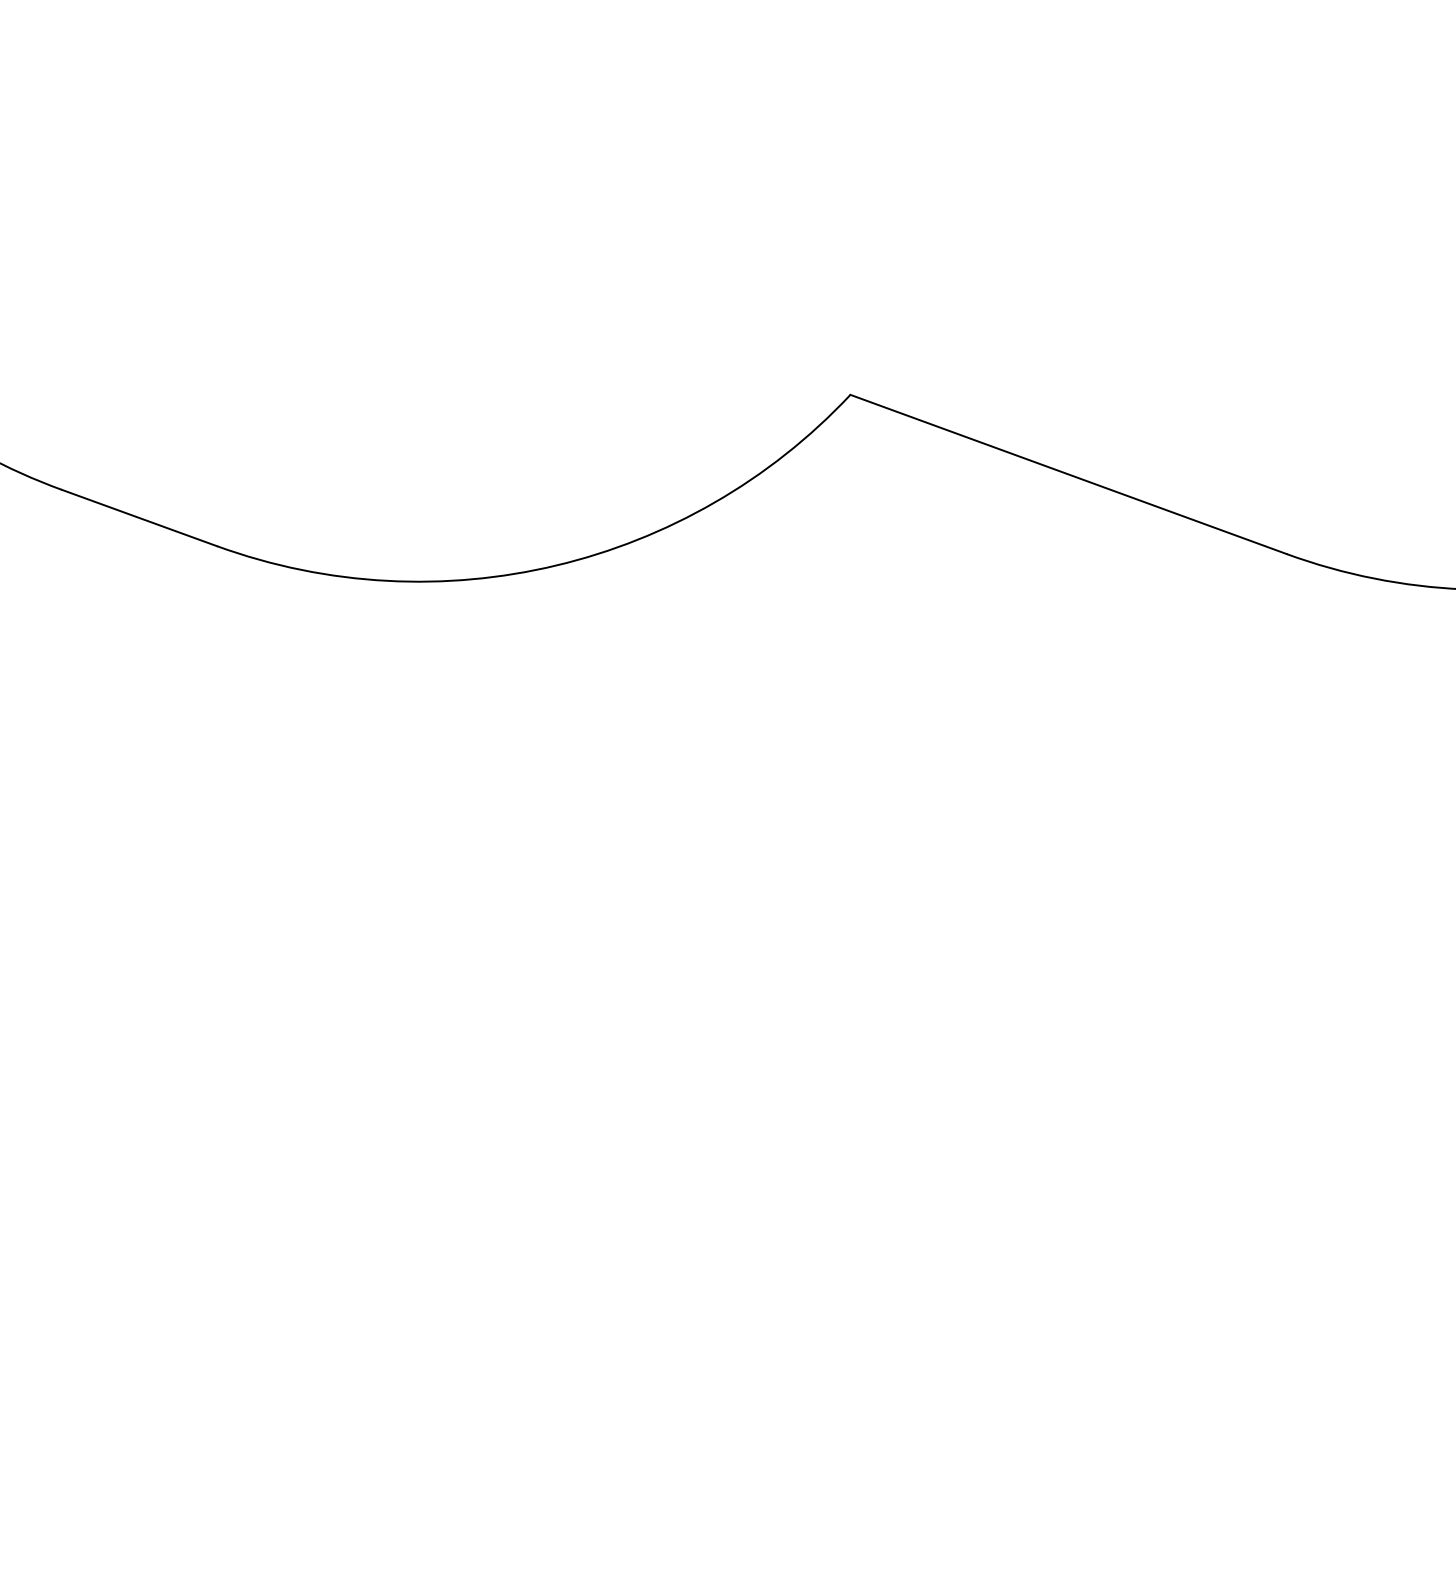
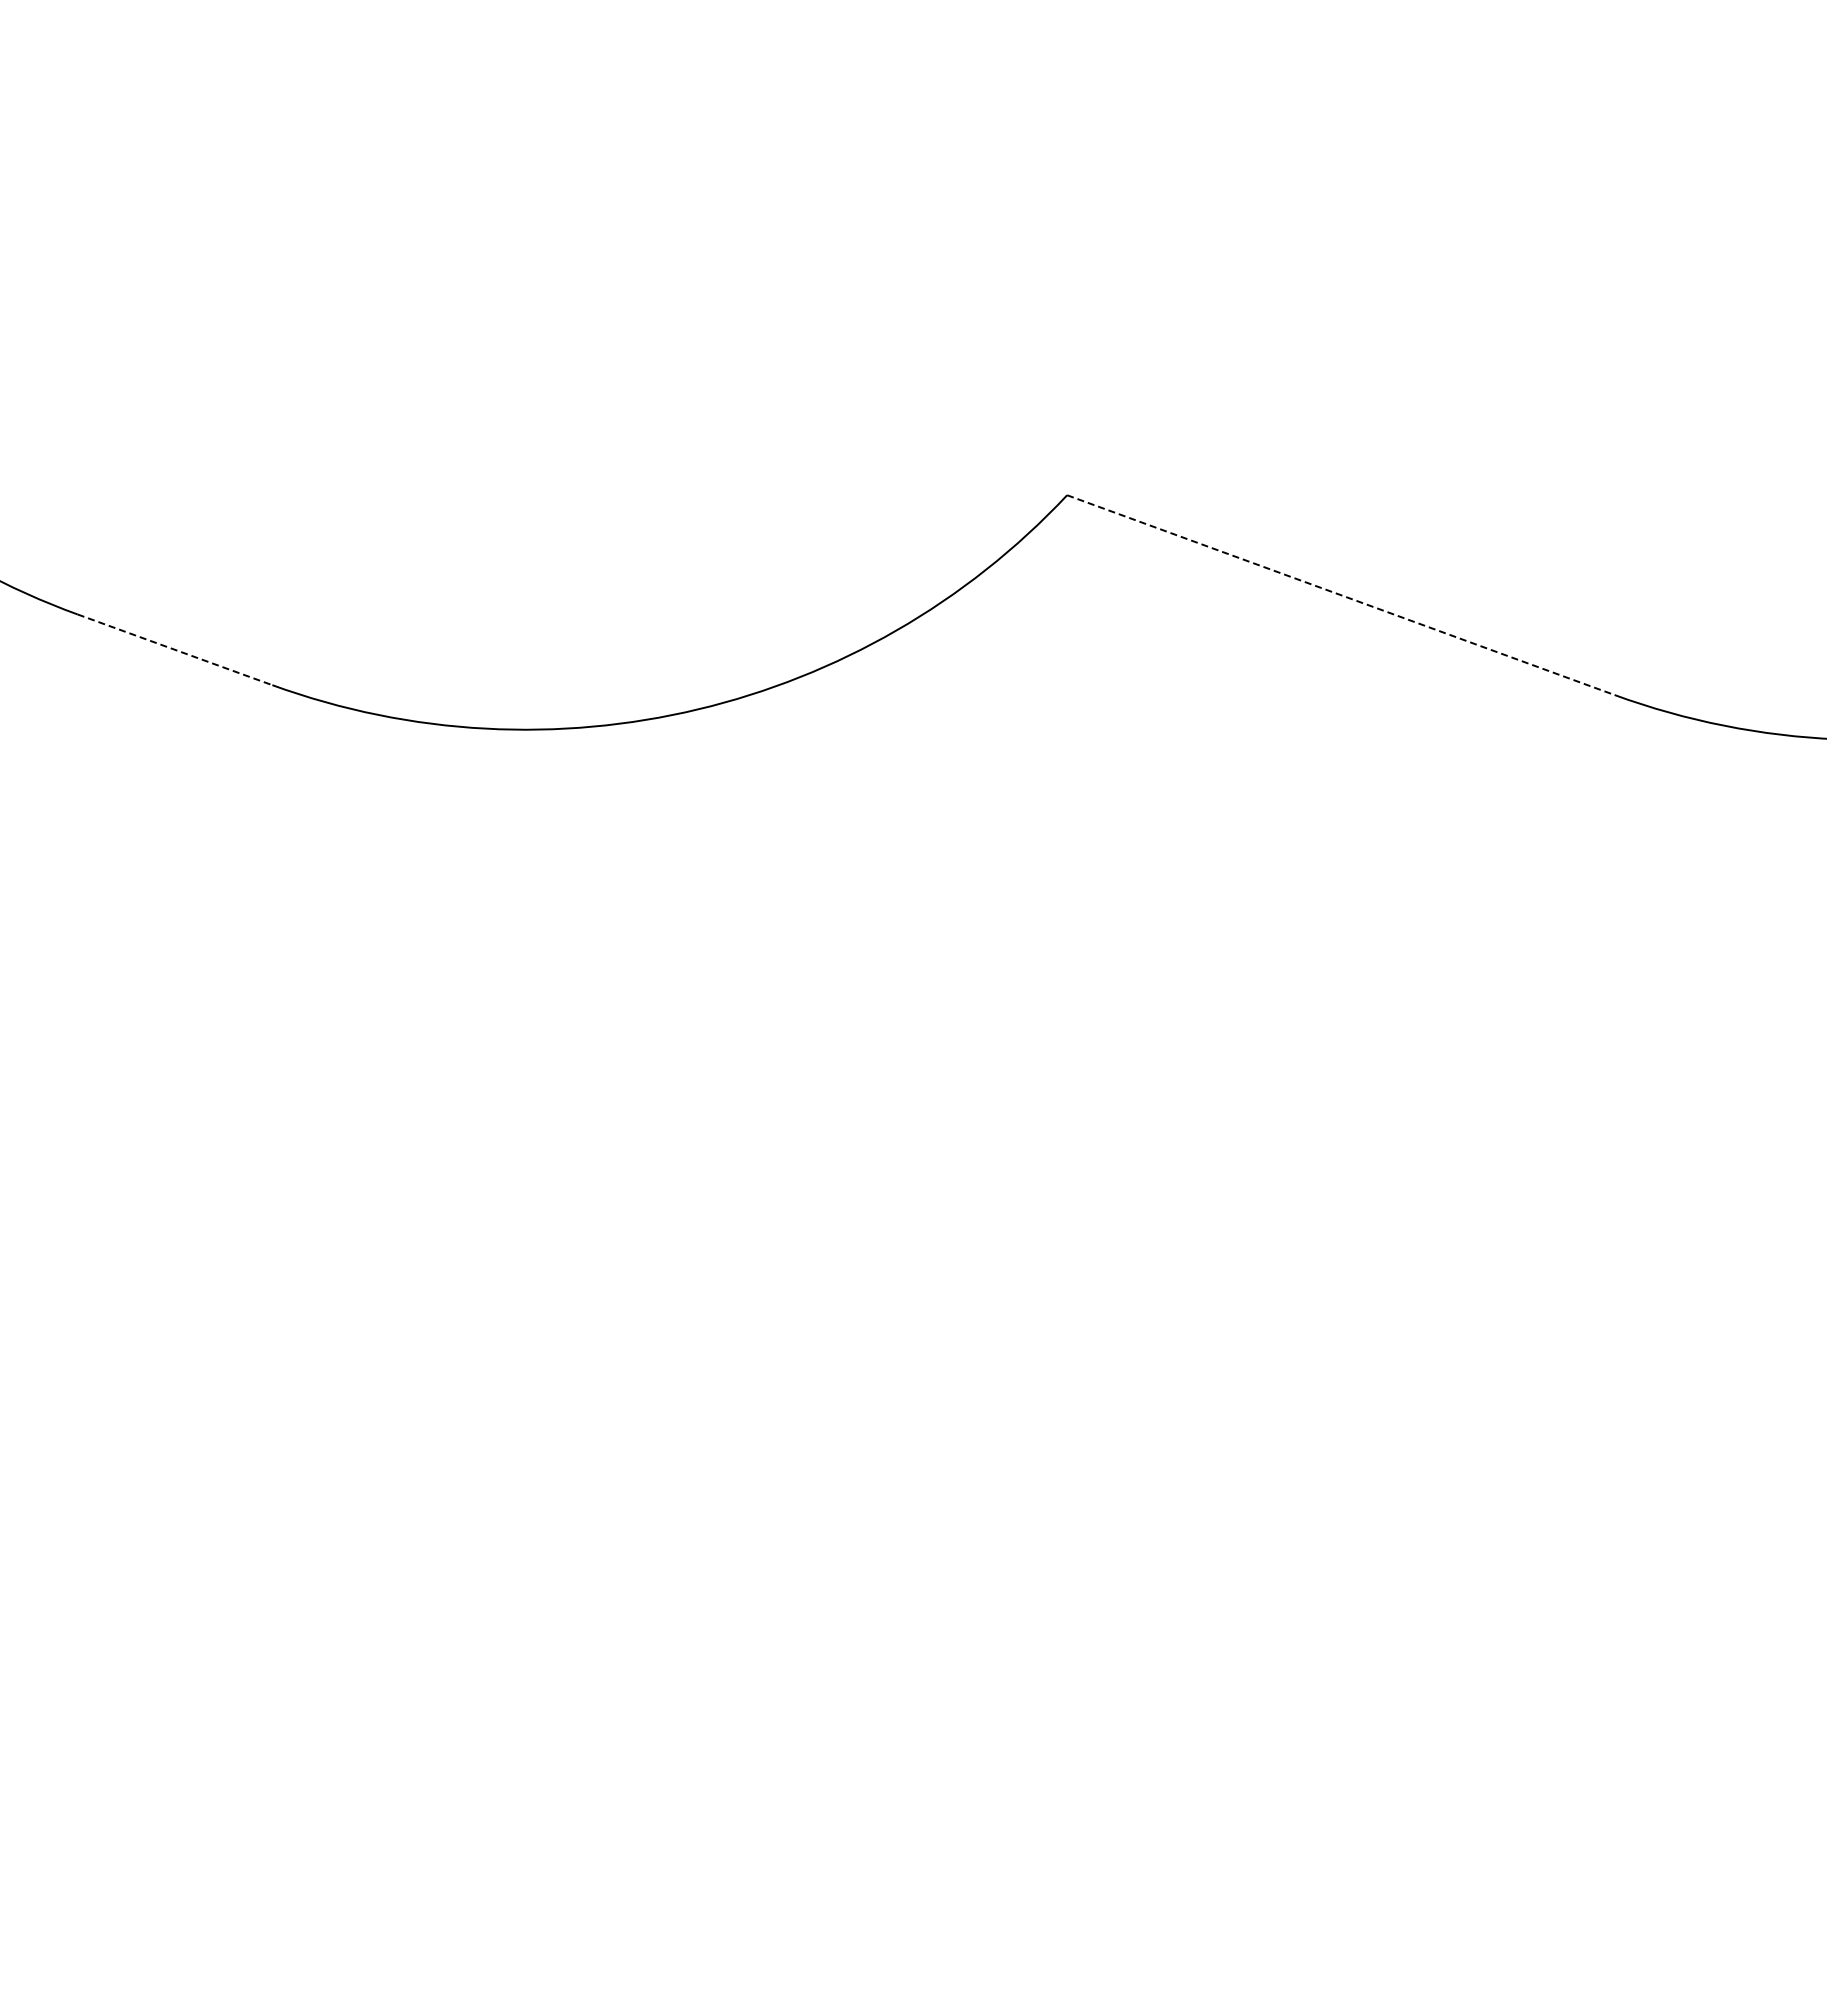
line: (1069, 474) -> (1341, 595), solid -> dashed
line: (139, 517) -> (175, 649), solid -> dashed

